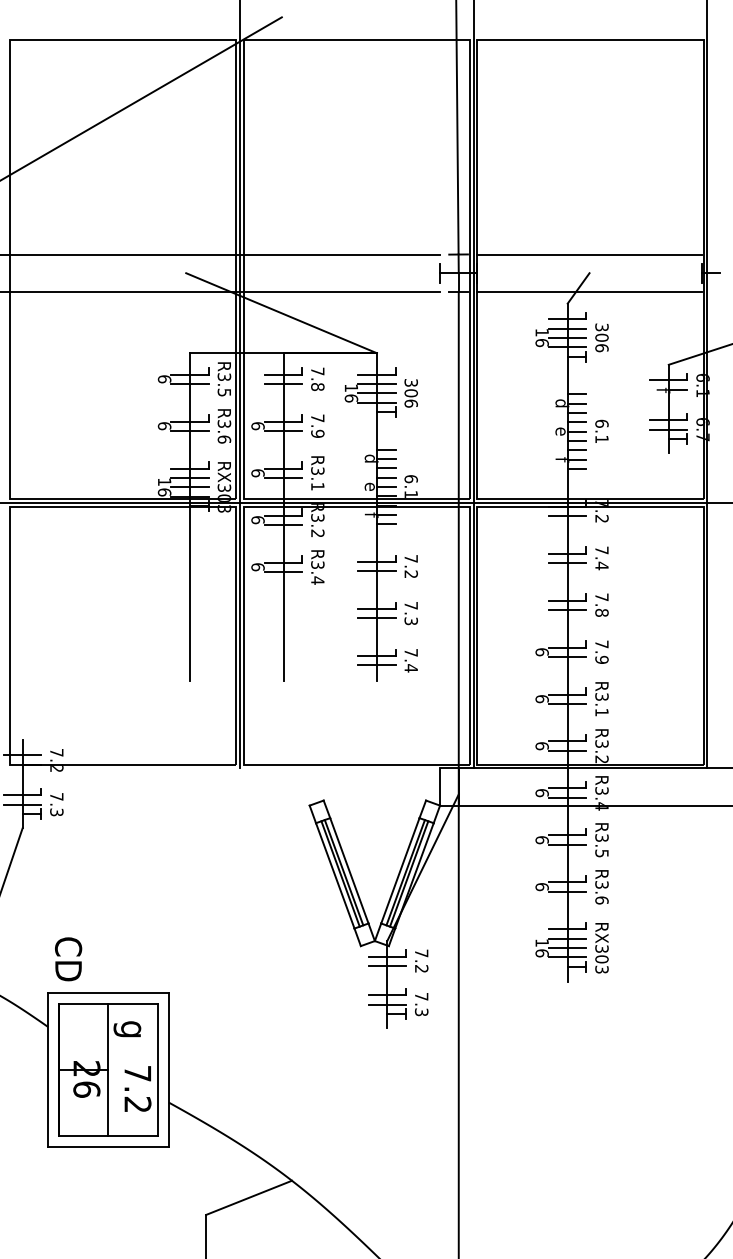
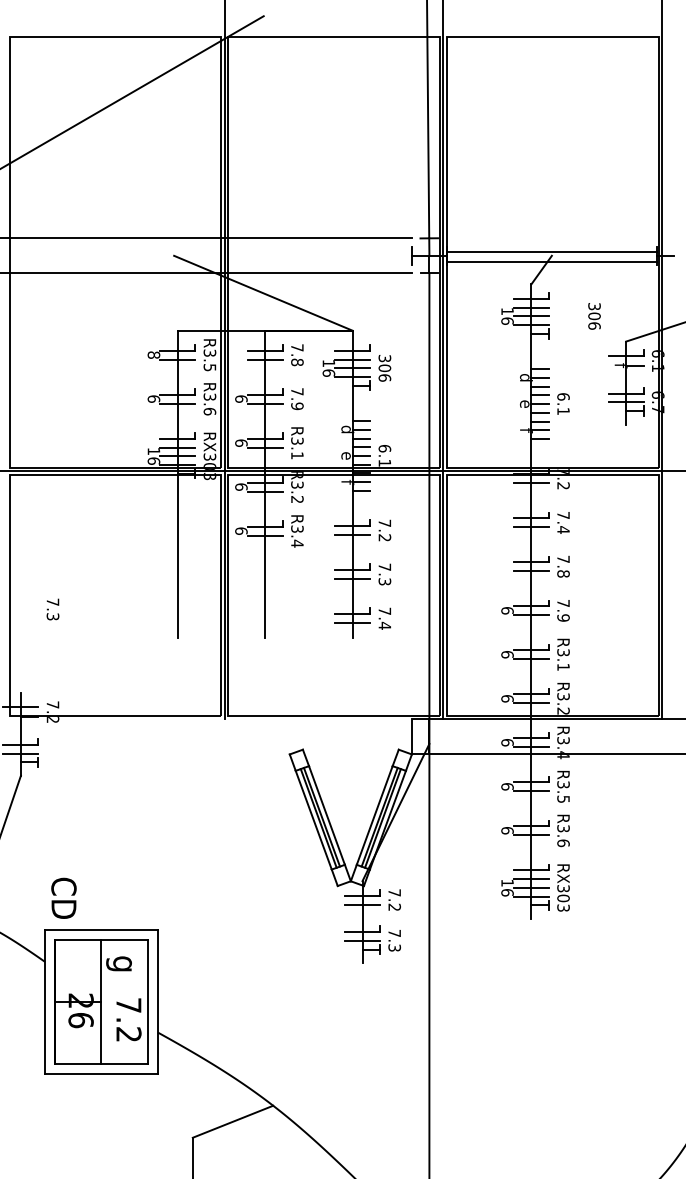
line: (589, 254) -> (551, 262), moved
line: (589, 292) -> (551, 252), moved
text: (601, 337) -> (594, 316), moved
text: (164, 378) -> (153, 354), 6 -> 8
text: (56, 804) -> (52, 609), moved

